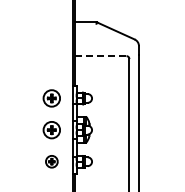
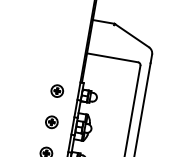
line: (100, 56) -> (112, 58), dashed -> solid
part: (51, 98) -> (56, 91), size x0.71
part: (51, 129) -> (51, 121), size x0.71

